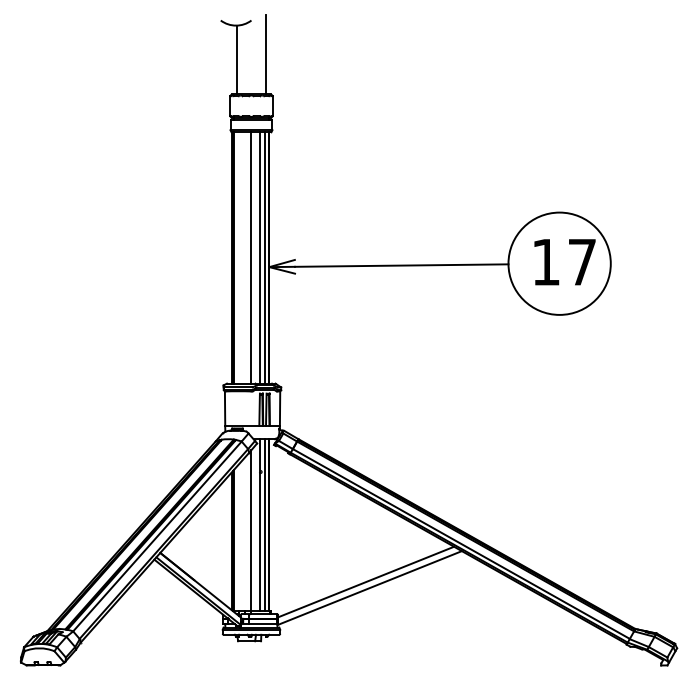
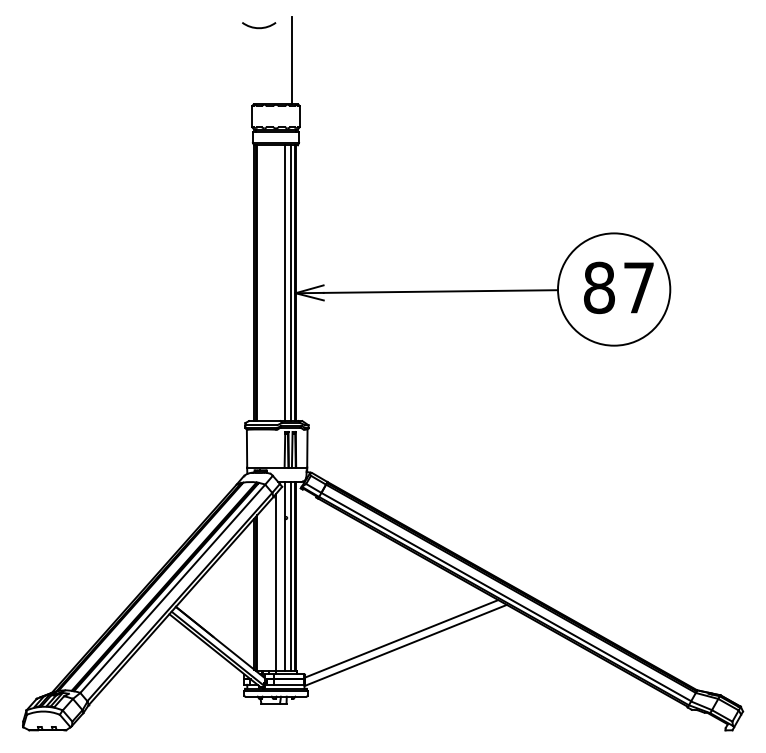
line: (236, 59) -> (259, 65), removed
line: (251, 258) -> (275, 283), removed
text: (546, 261) -> (599, 287), 17 -> 87

